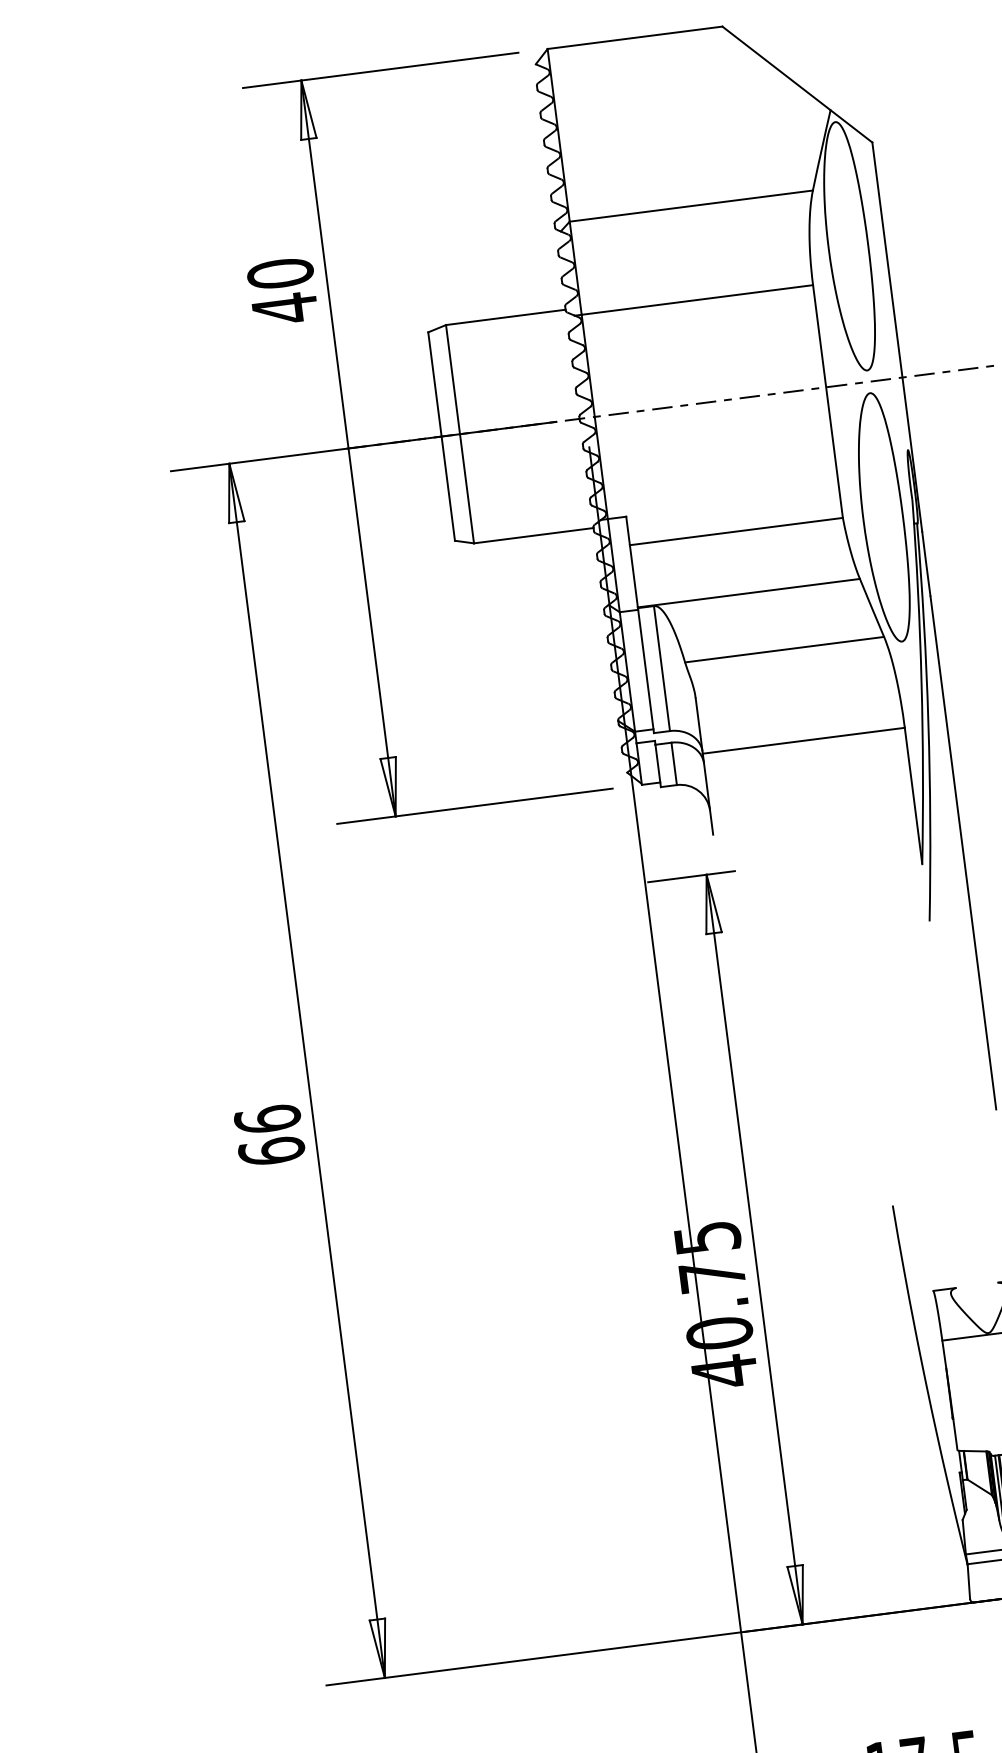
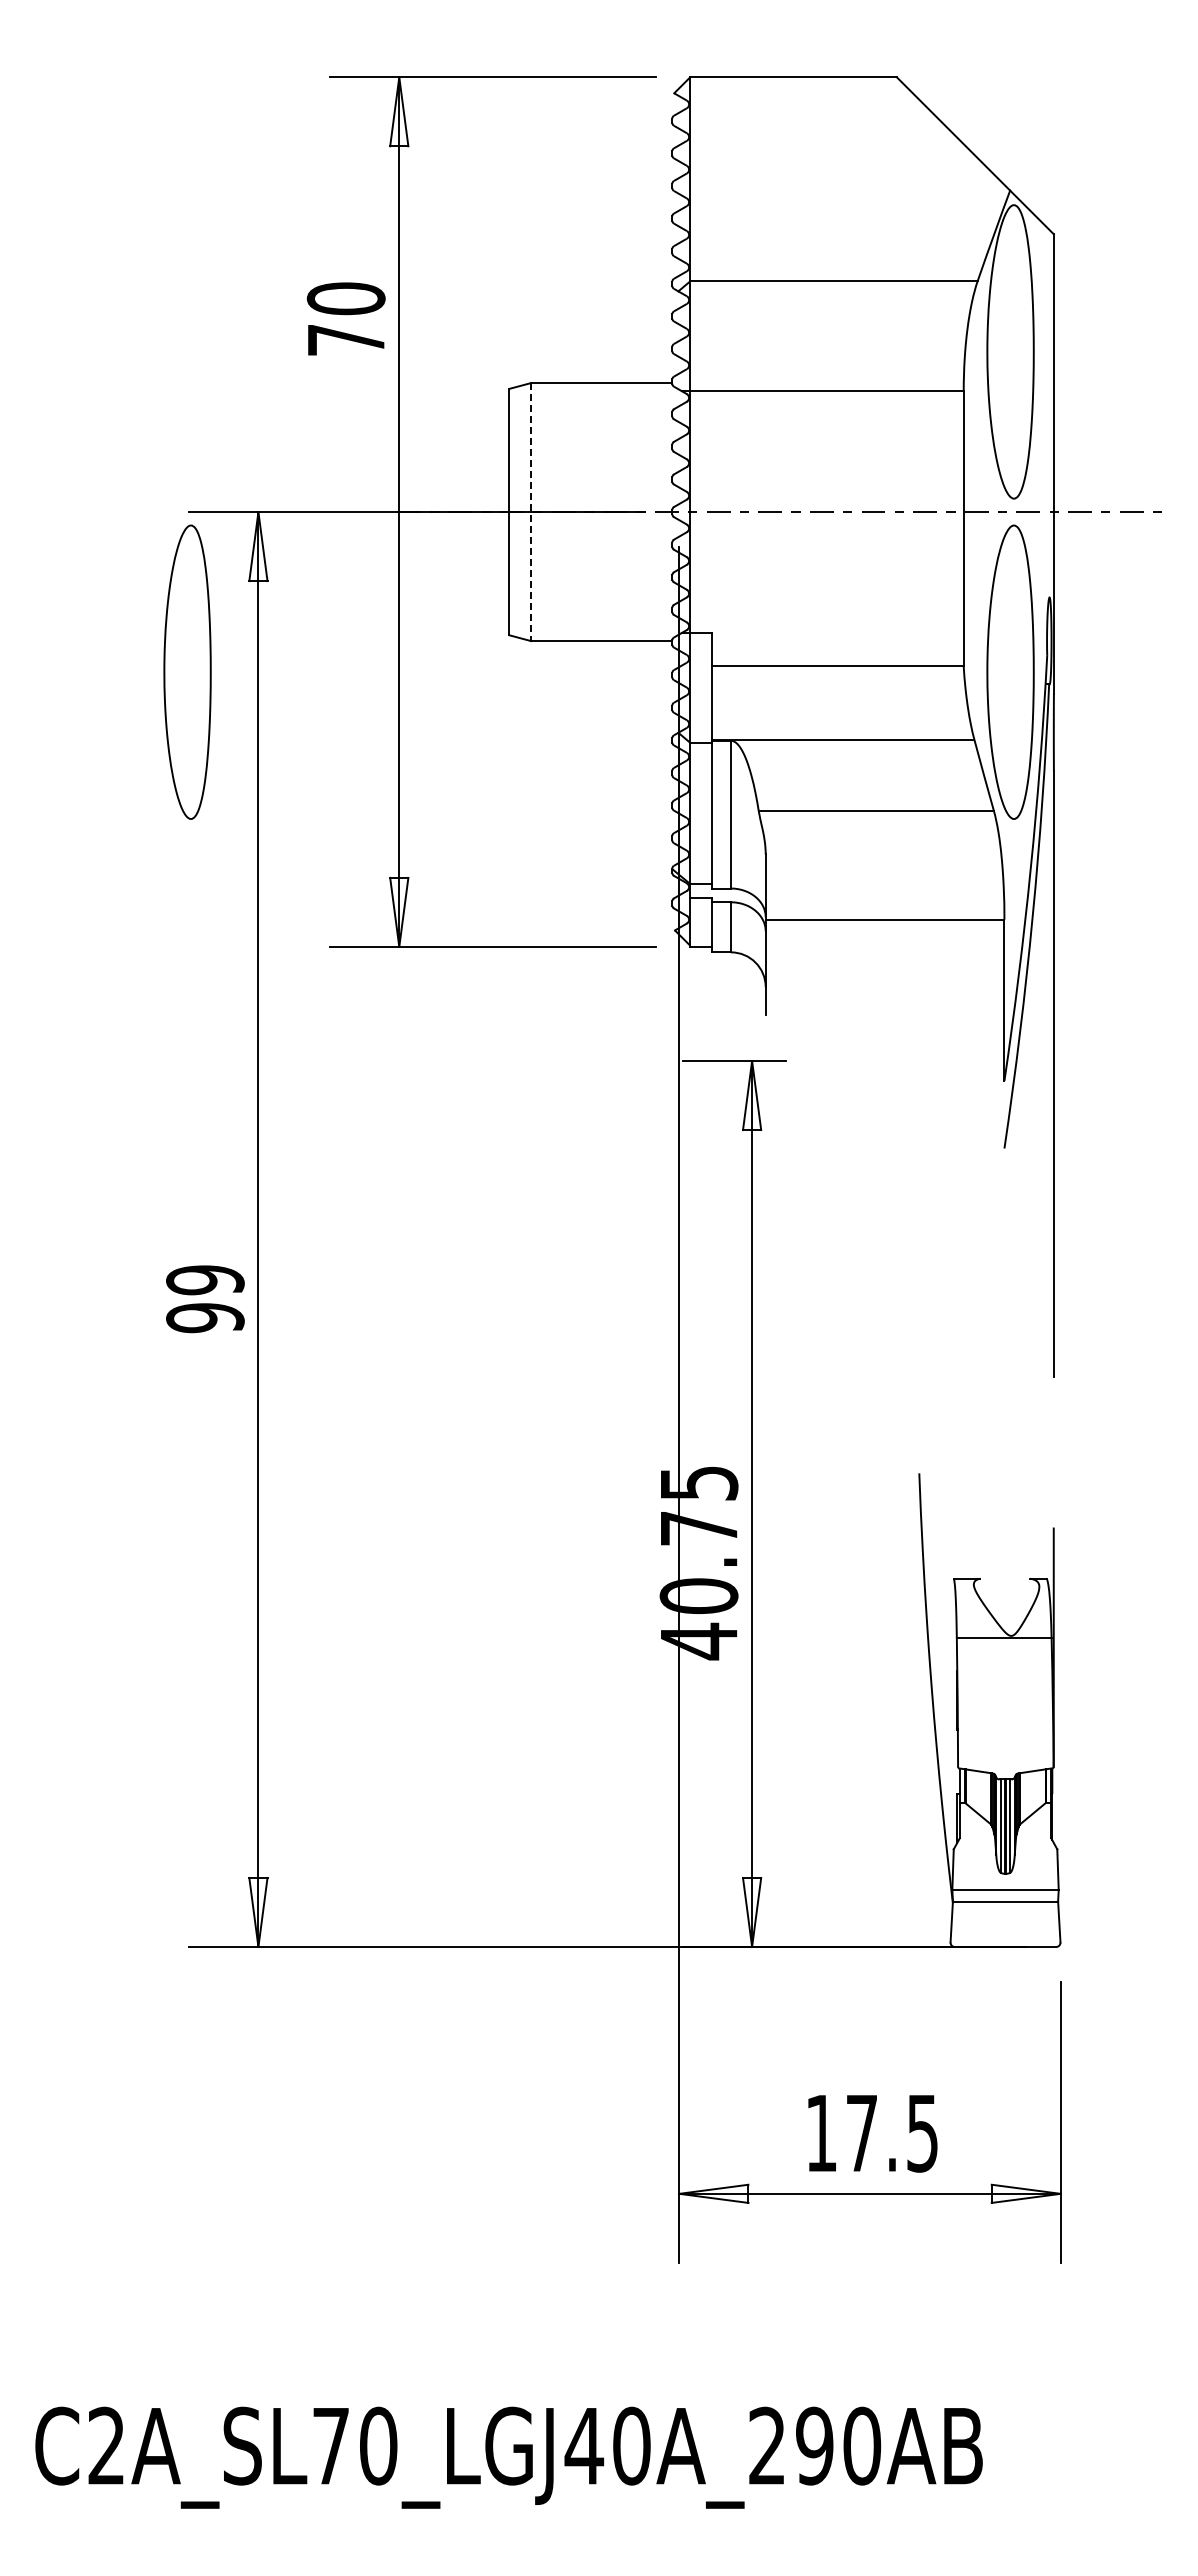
text: (285, 309) -> (346, 340), 40 -> 70
line: (460, 434) -> (531, 512), solid -> dashed
part: (186, 606) -> (187, 671), added
text: (269, 1135) -> (205, 1299), 66 -> 99

